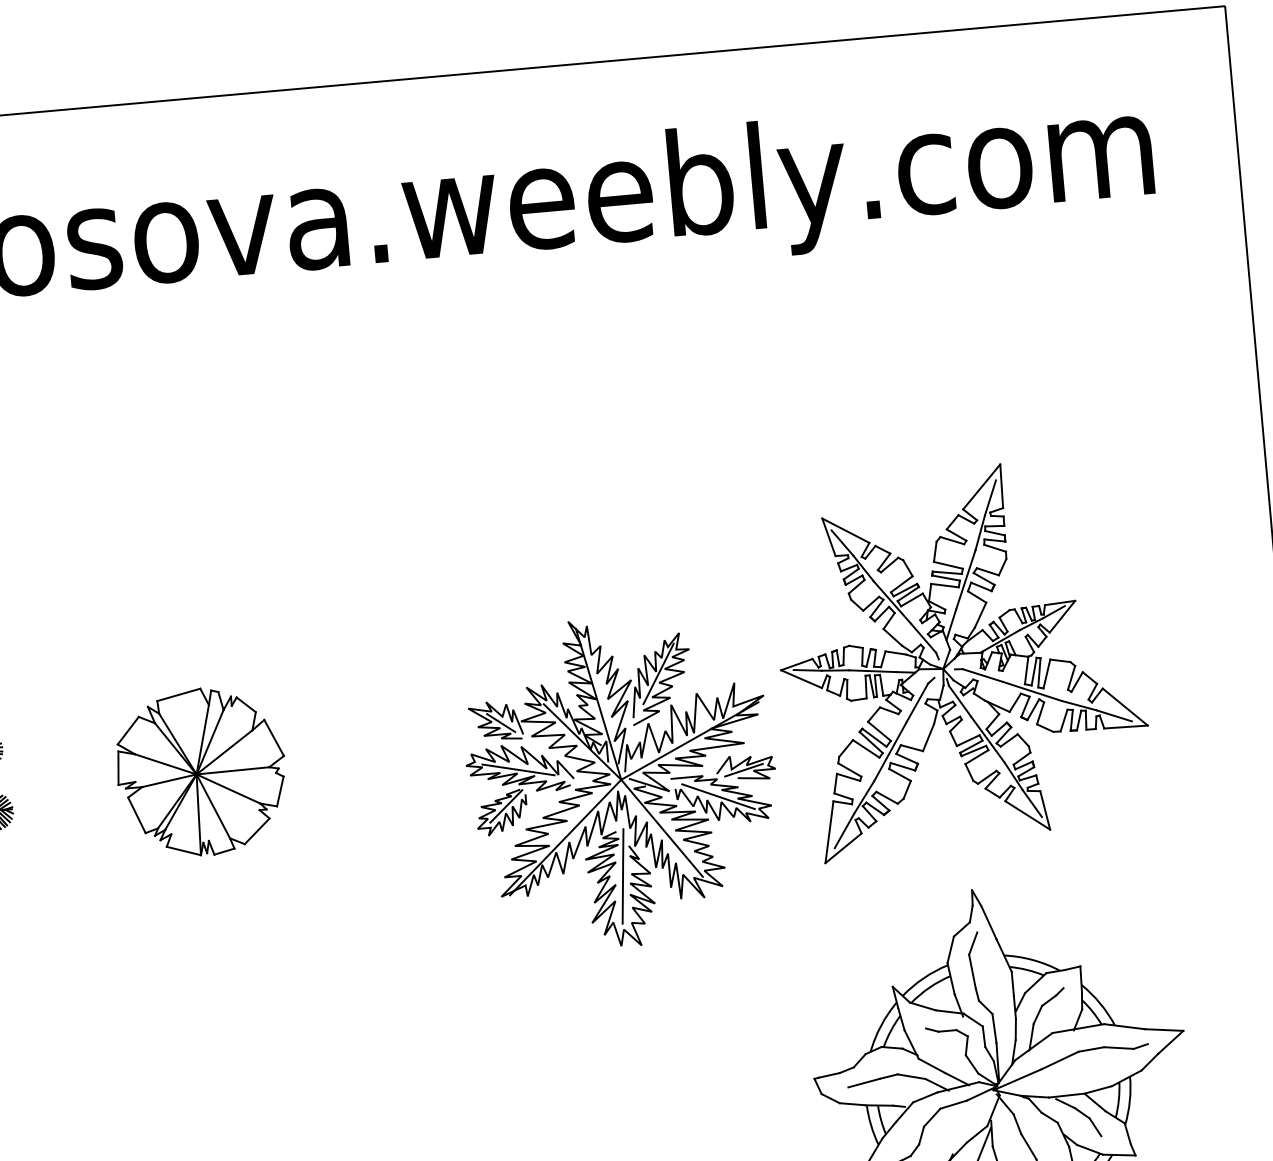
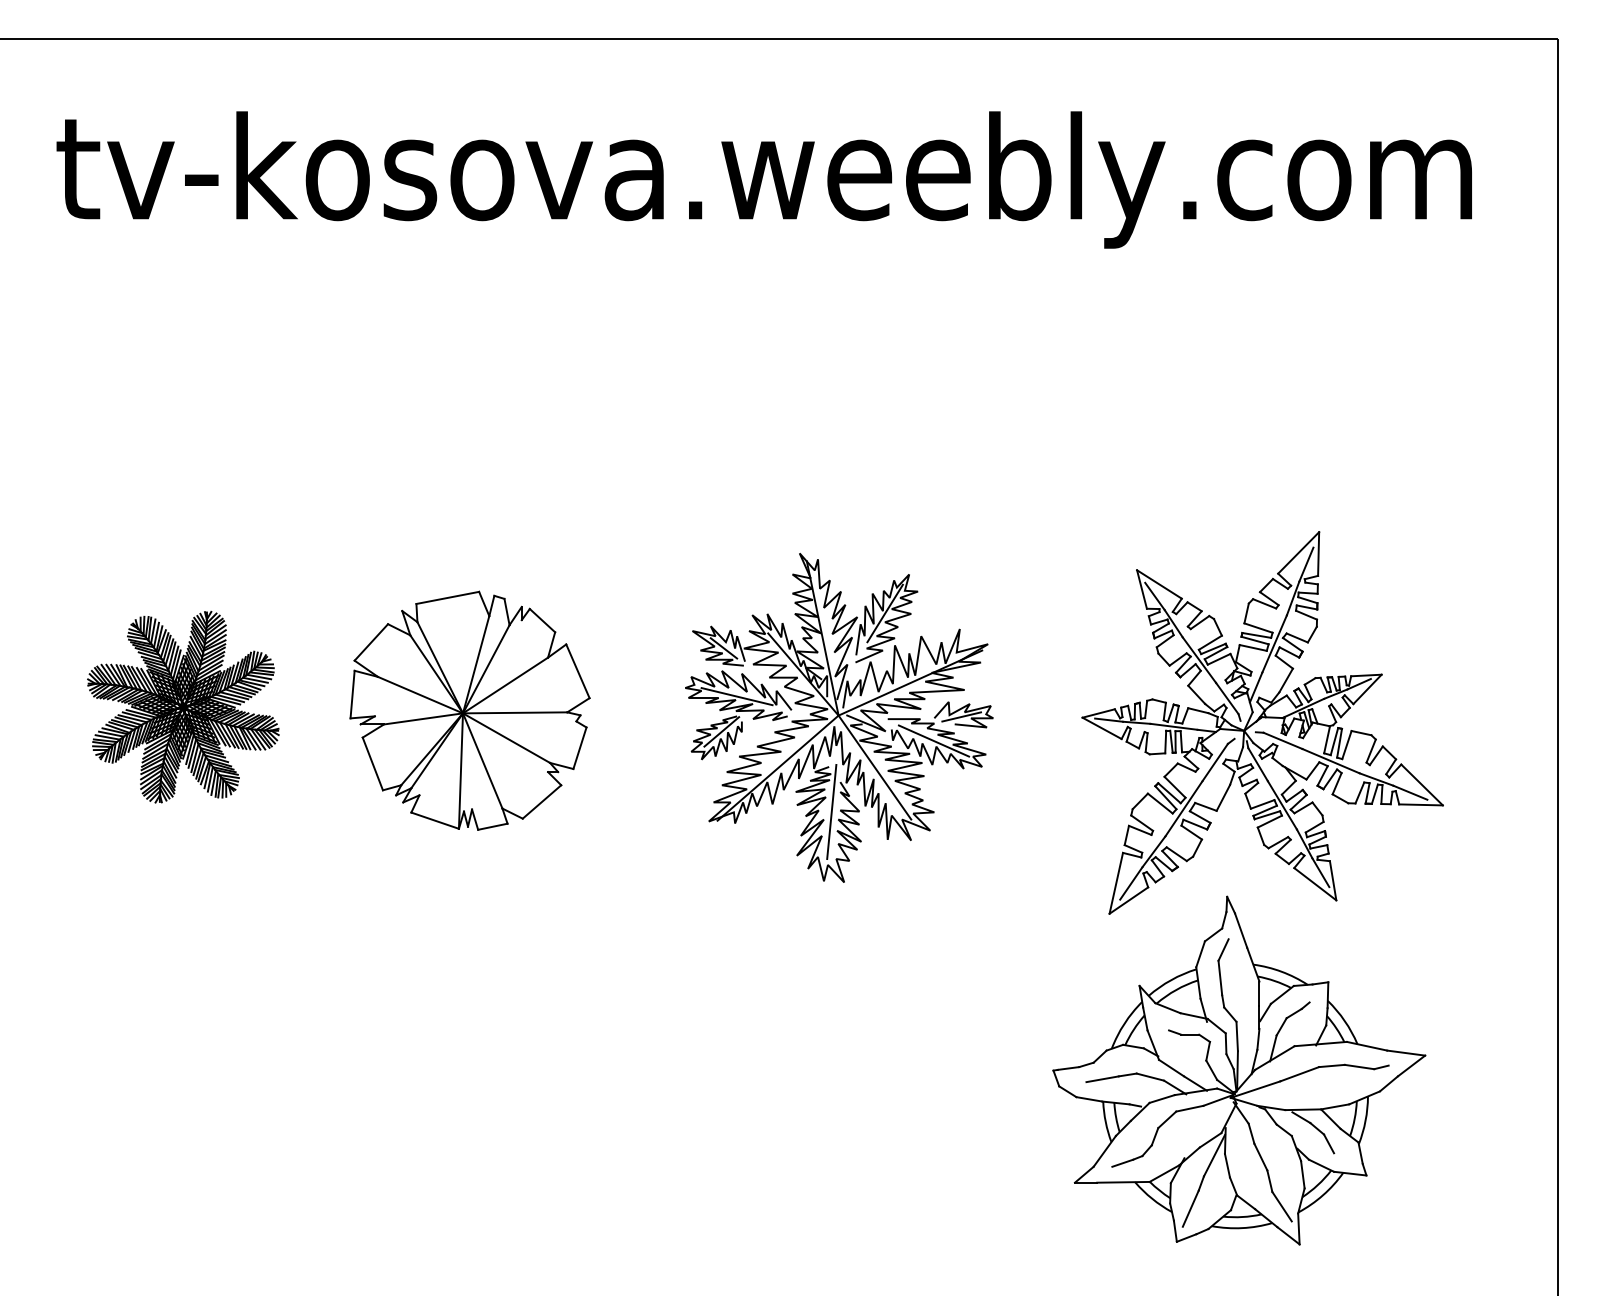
part: (960, 659) -> (1262, 722), moved
part: (200, 772) -> (469, 710), size x1.43
part: (622, 781) -> (839, 717), moved

